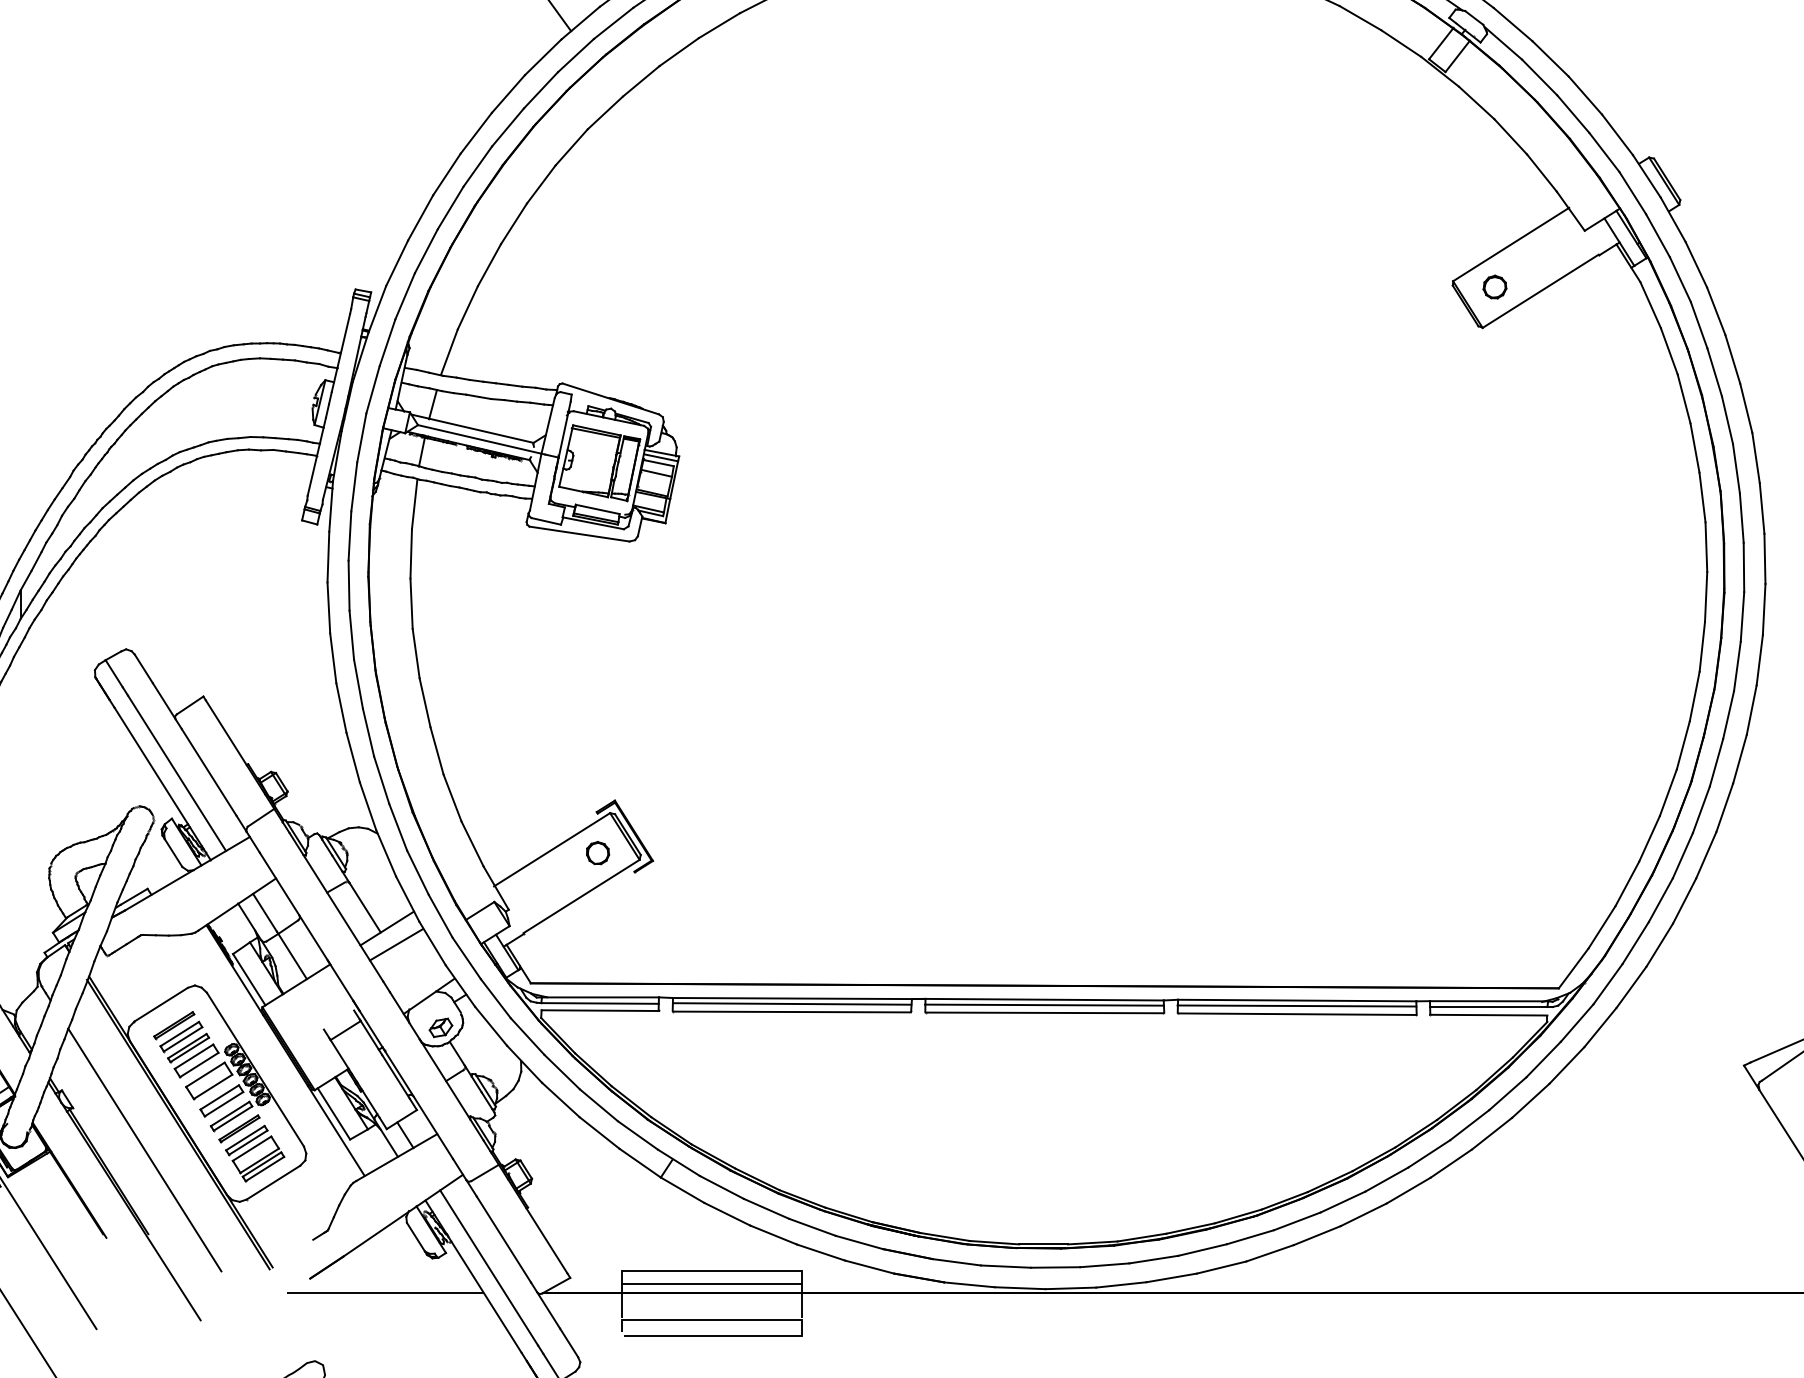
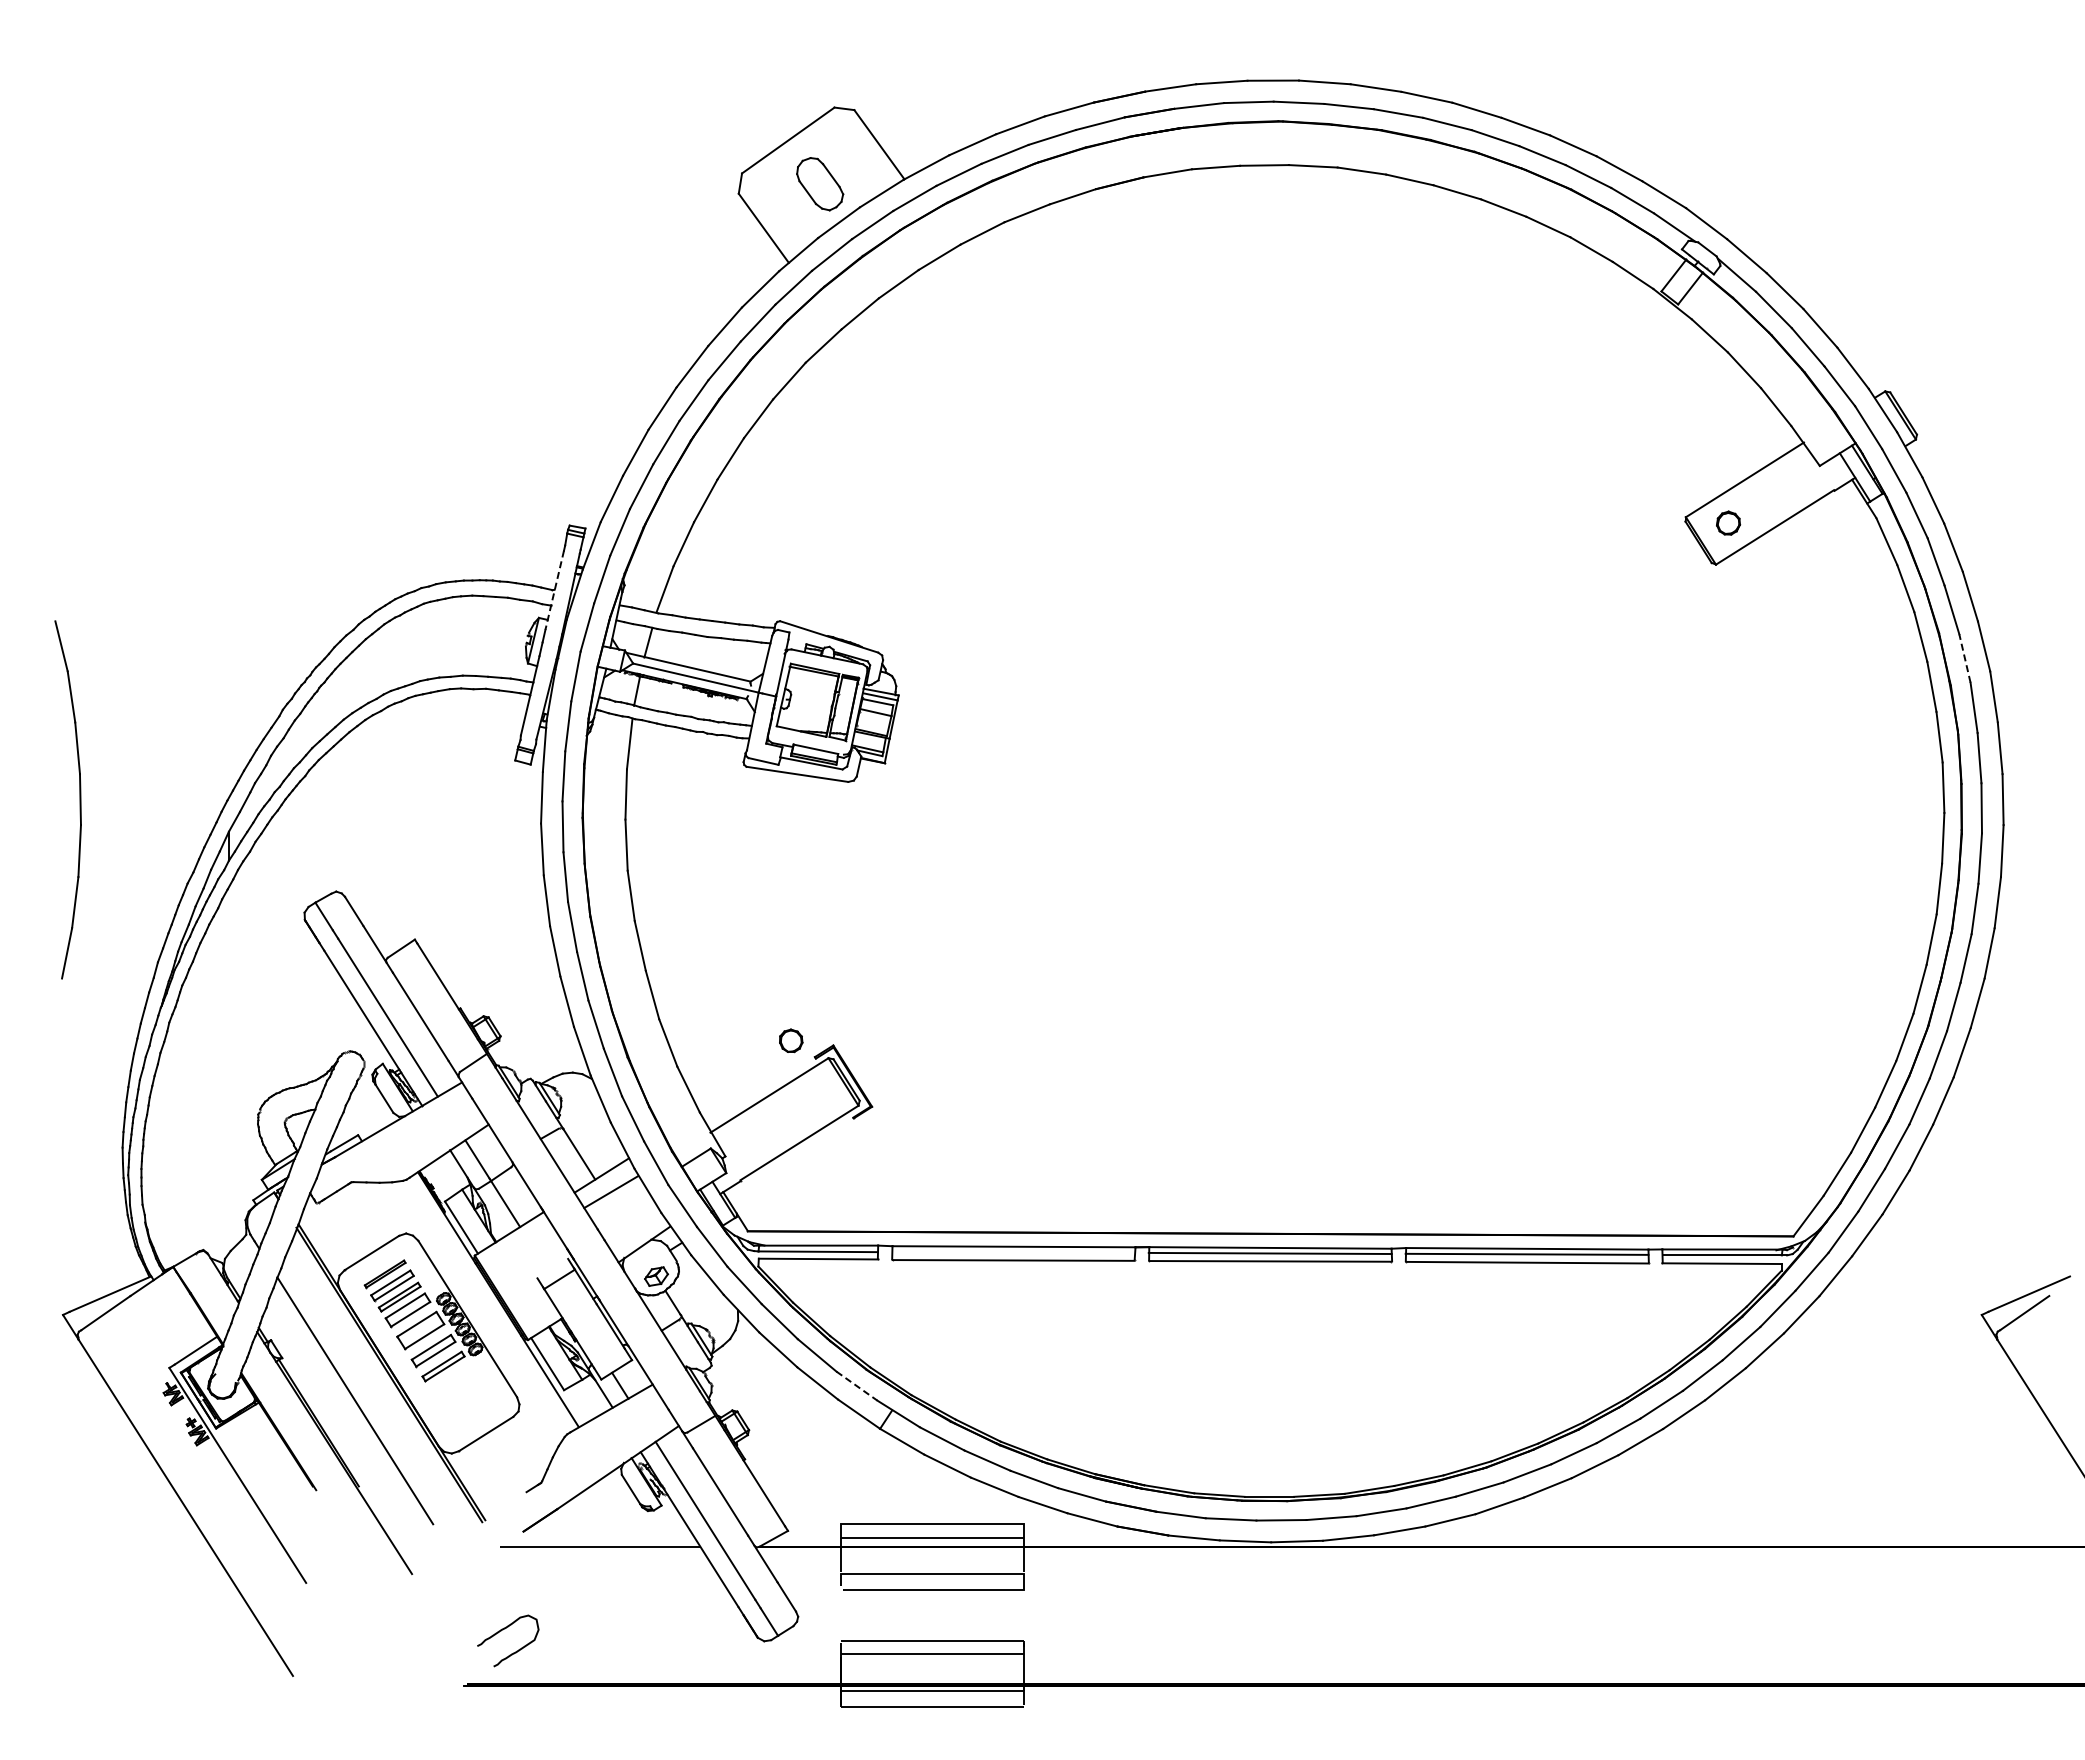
line: (340, 353) -> (554, 590), solid -> dashed
line: (1727, 420) -> (1964, 658), solid -> dashed
part: (598, 852) -> (791, 1040), moved
line: (791, 1004) -> (1013, 1252), removed
line: (638, 1135) -> (857, 1386), solid -> dashed
part: (252, 1148) -> (464, 1399), removed

